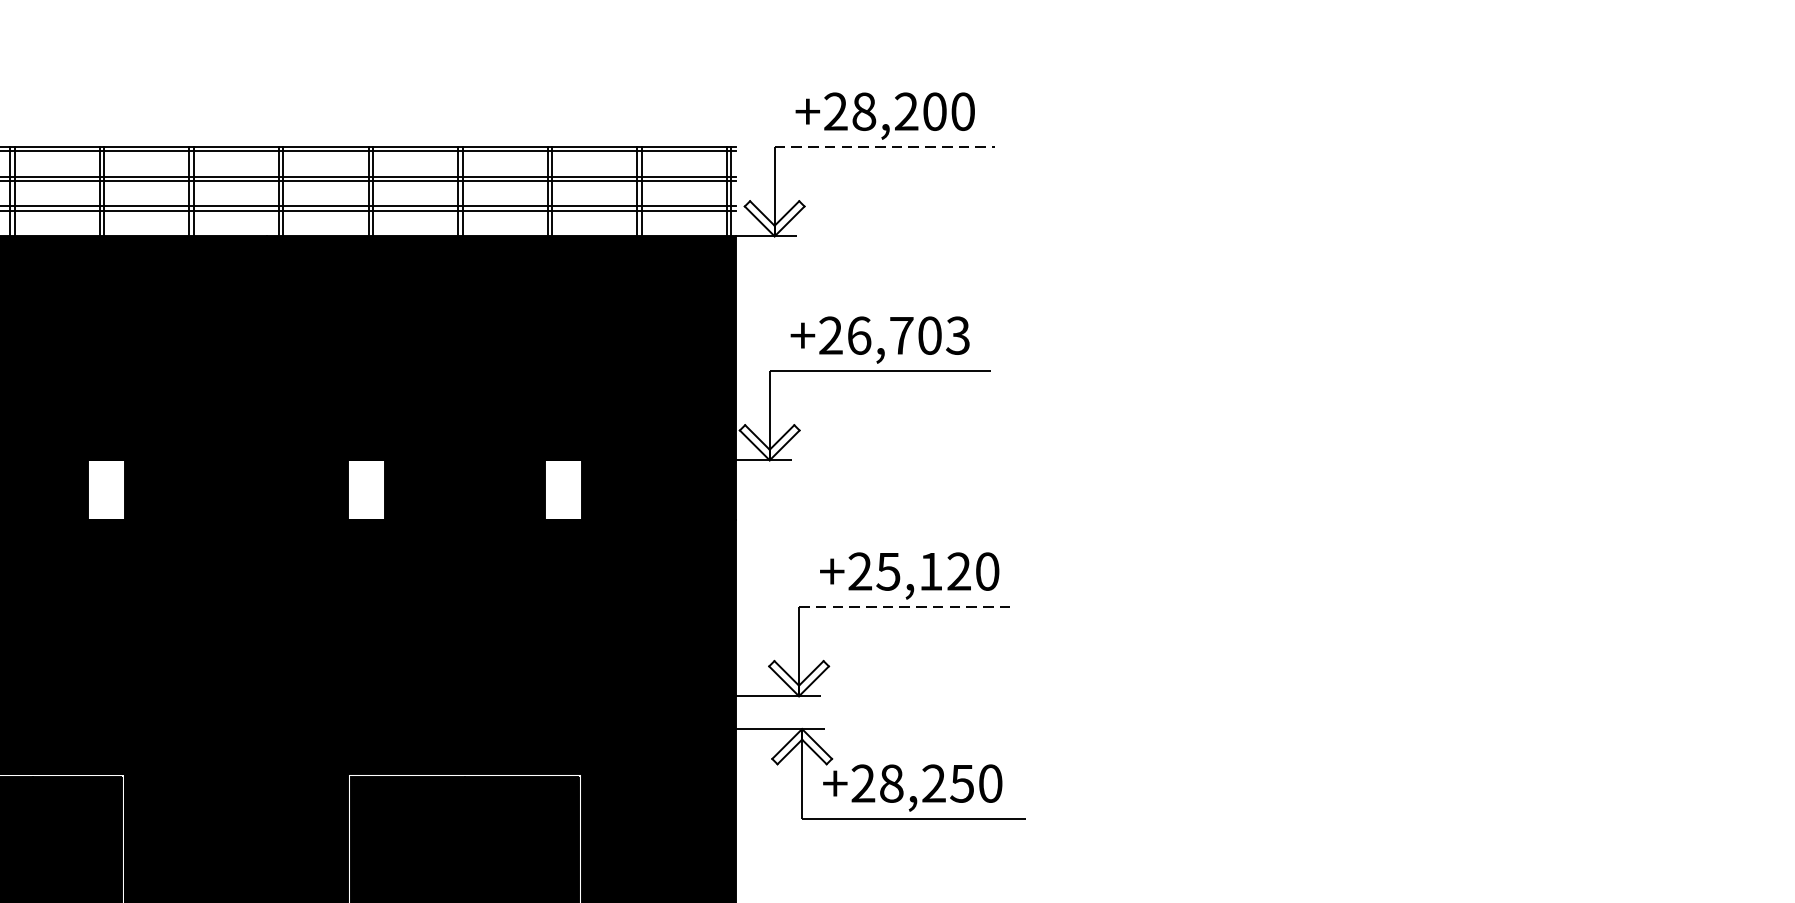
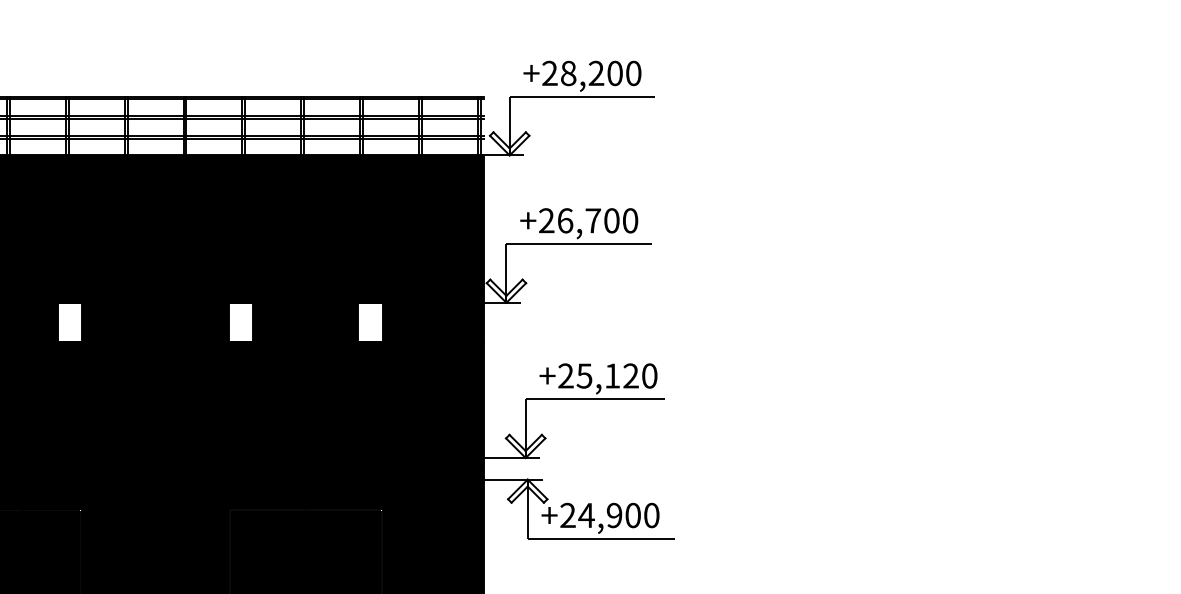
line: (885, 146) -> (582, 96), dashed -> solid
text: (958, 335) -> (630, 220), +26,703 -> +26,700
line: (905, 607) -> (595, 399), dashed -> solid
text: (926, 783) -> (609, 515), +28,250 -> +24,900

